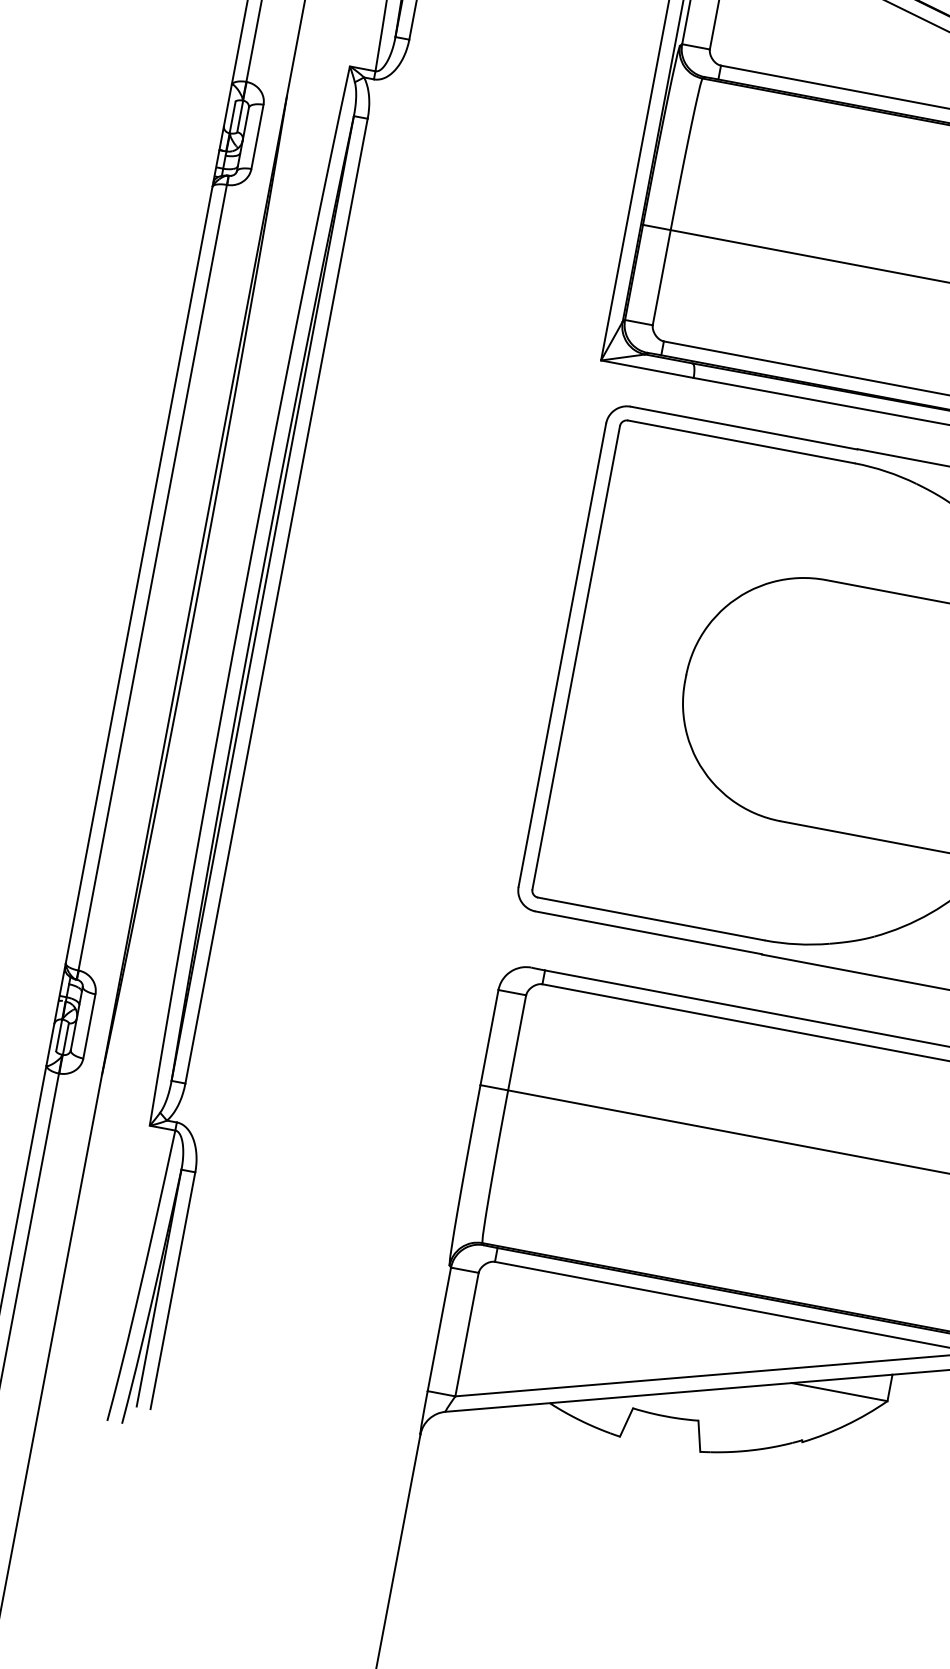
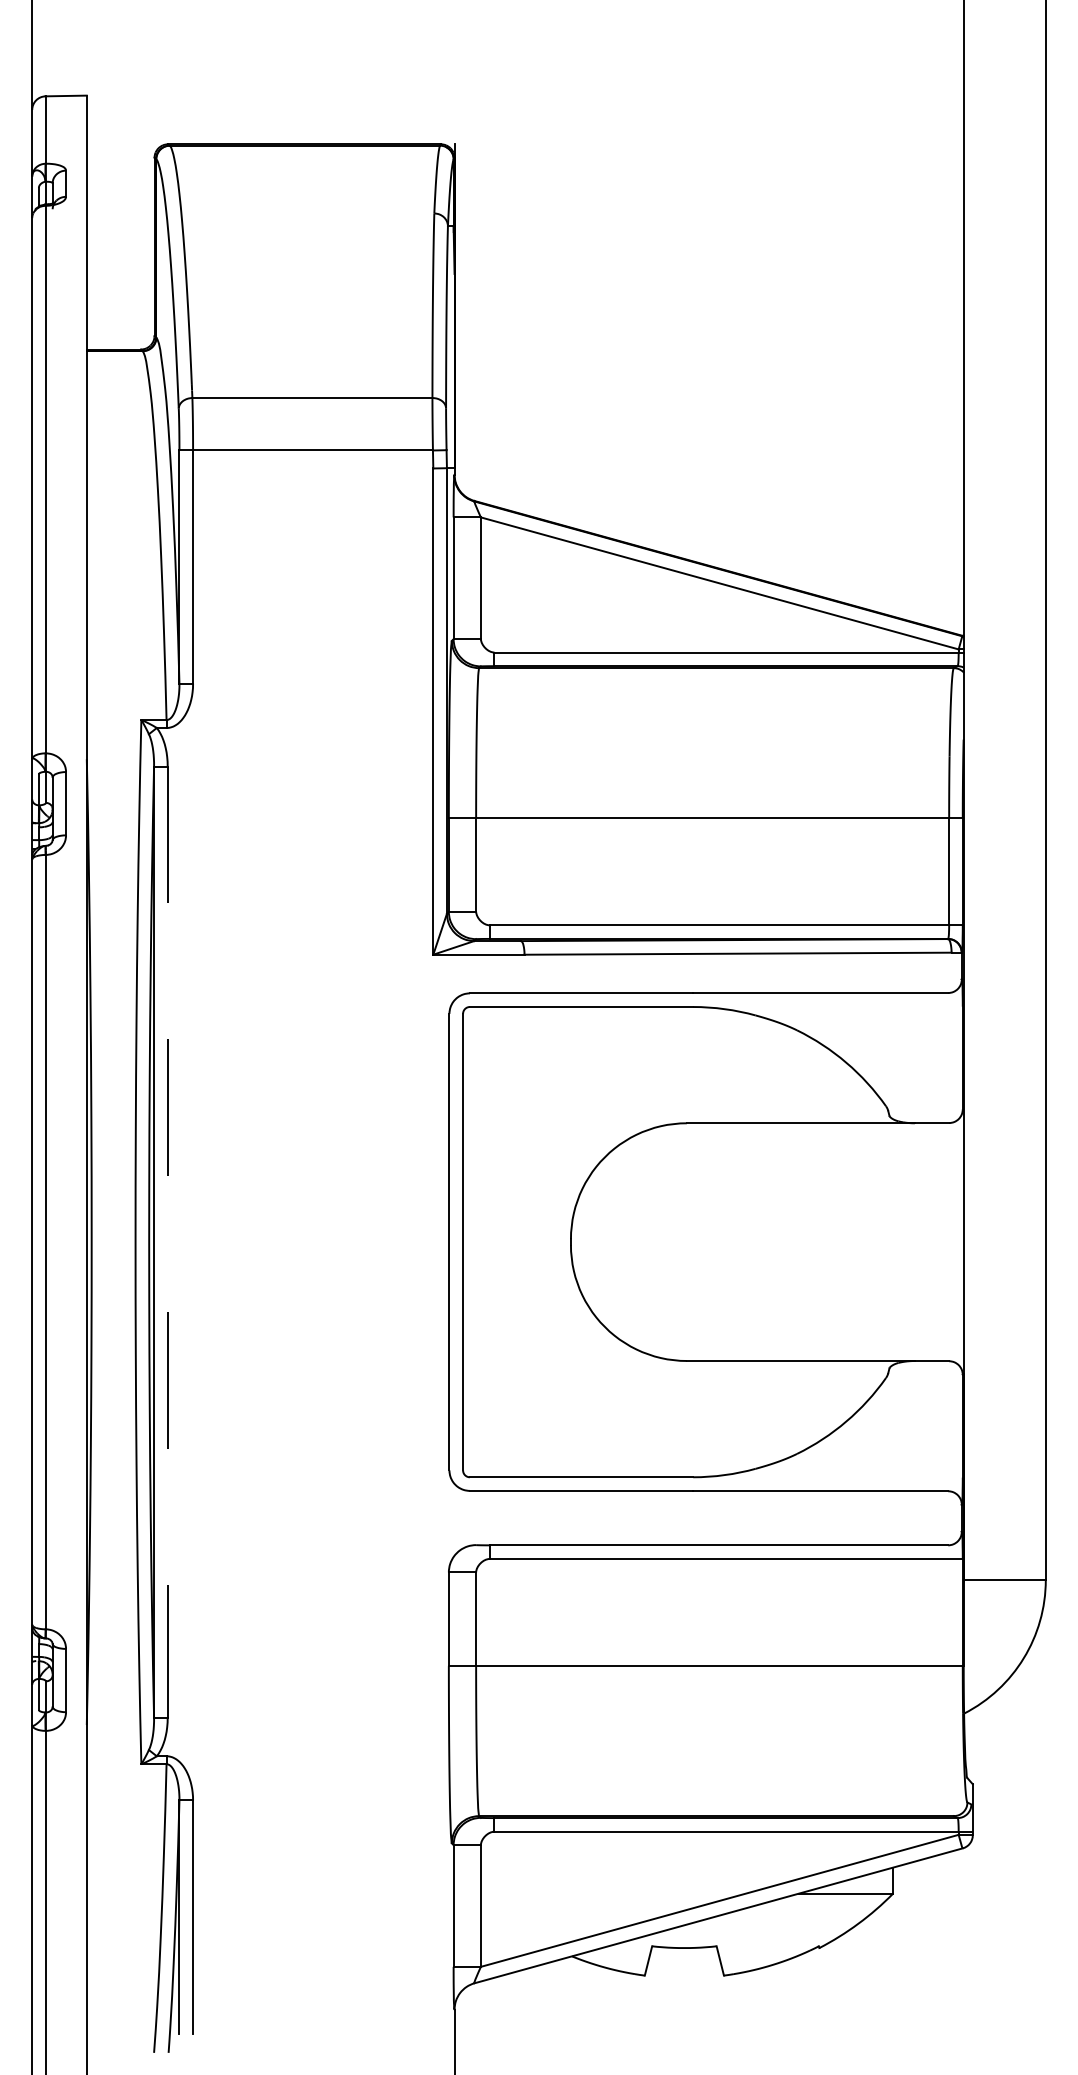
line: (276, 601) -> (167, 1242), solid -> dashed

